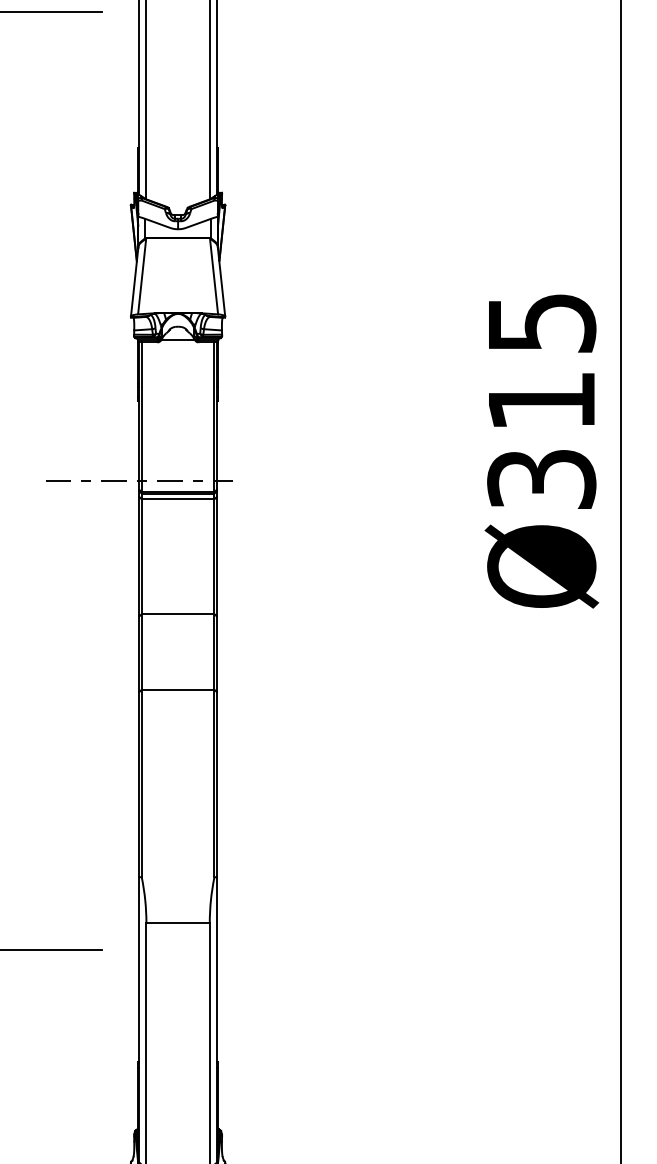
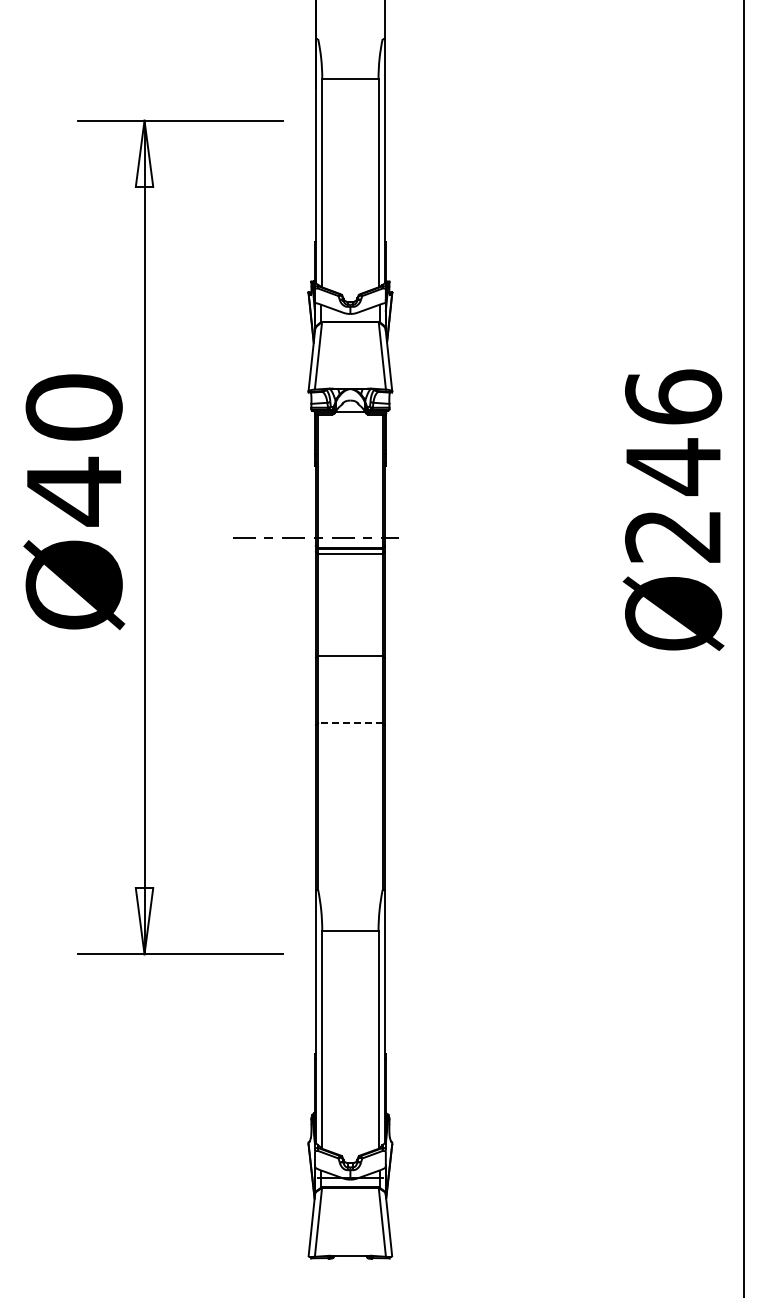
text: (541, 399) -> (673, 465), Ø315 -> Ø246
line: (177, 690) -> (349, 723), solid -> dashed

